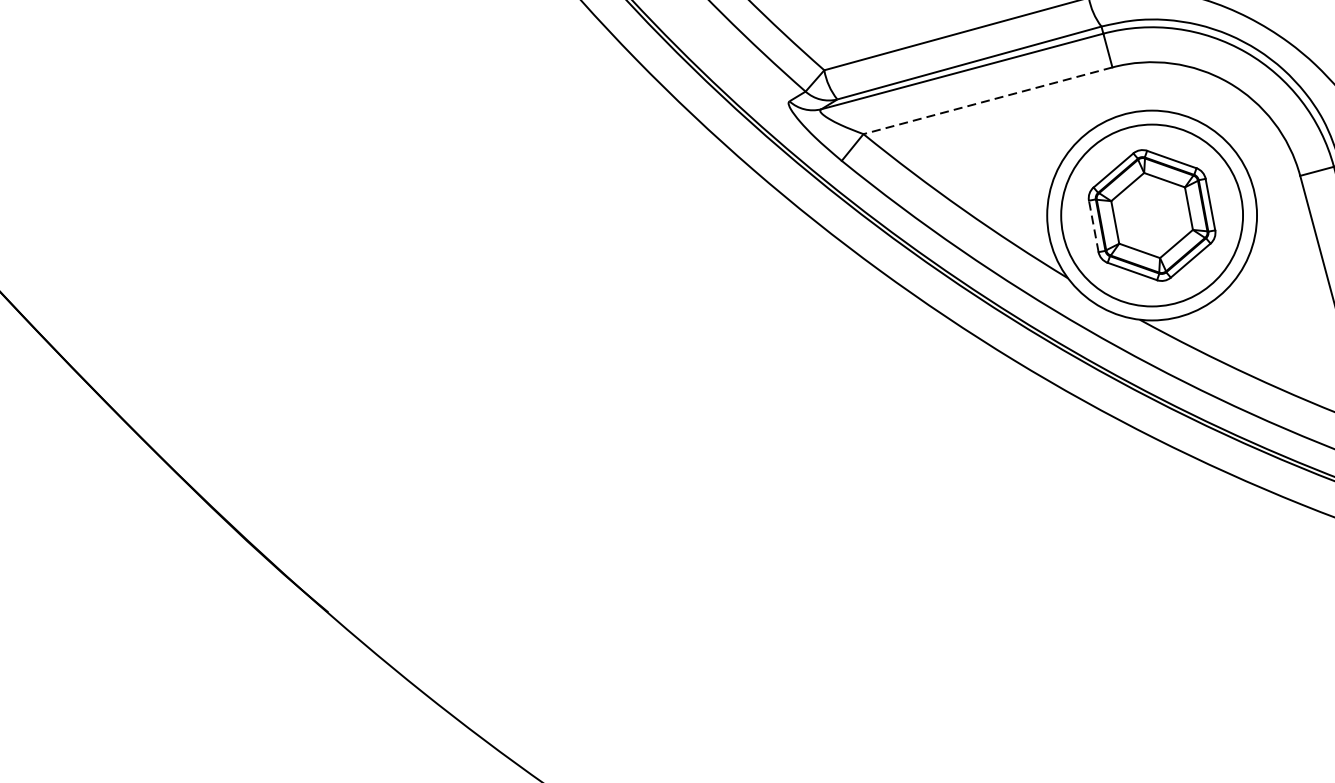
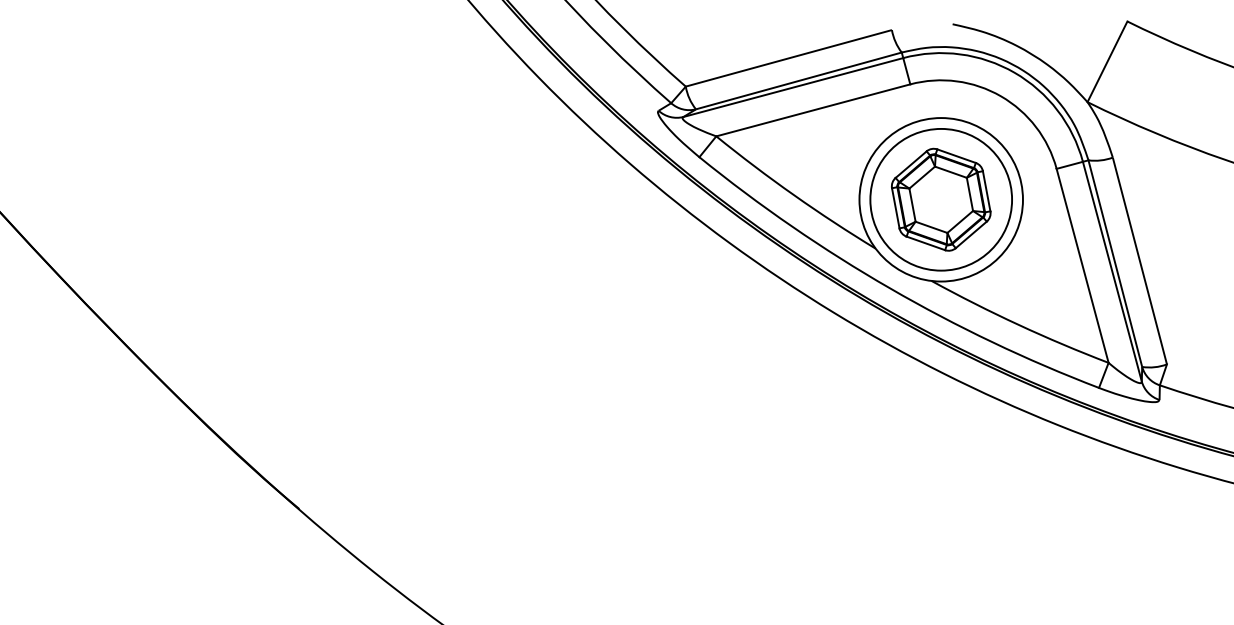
line: (986, 100) -> (812, 110), dashed -> solid
line: (1093, 225) -> (895, 207), dashed -> solid

